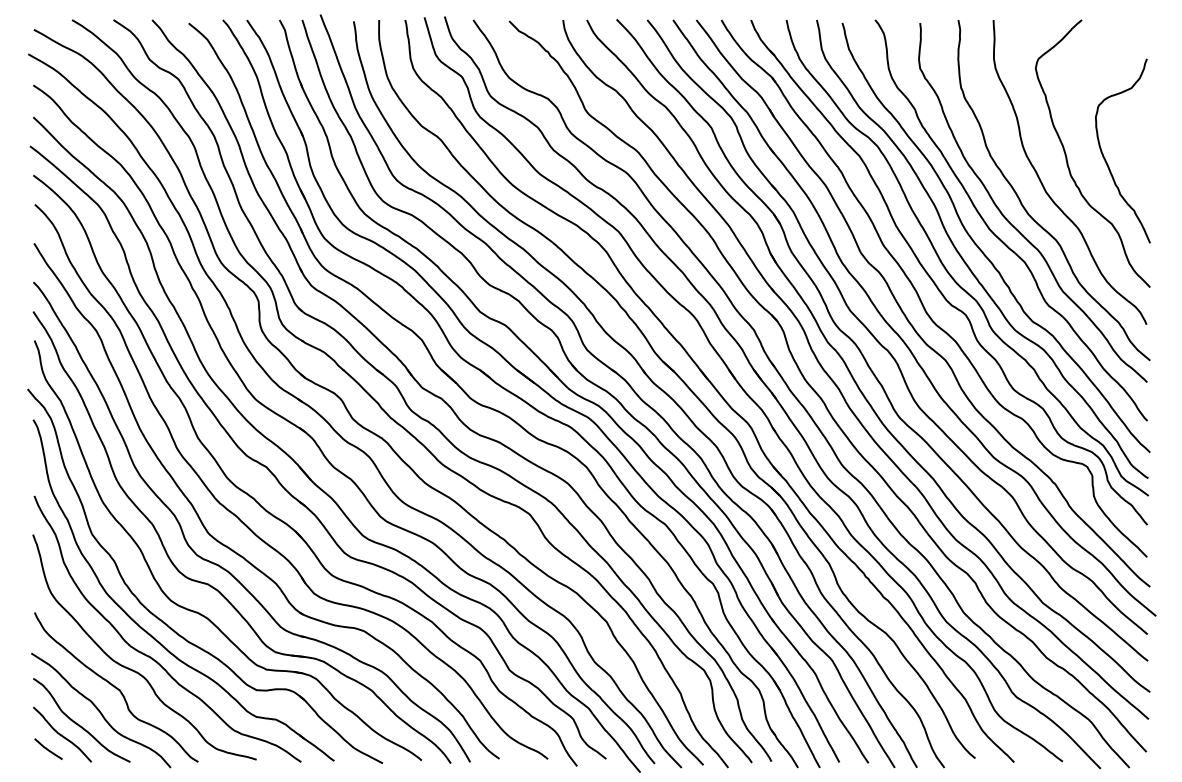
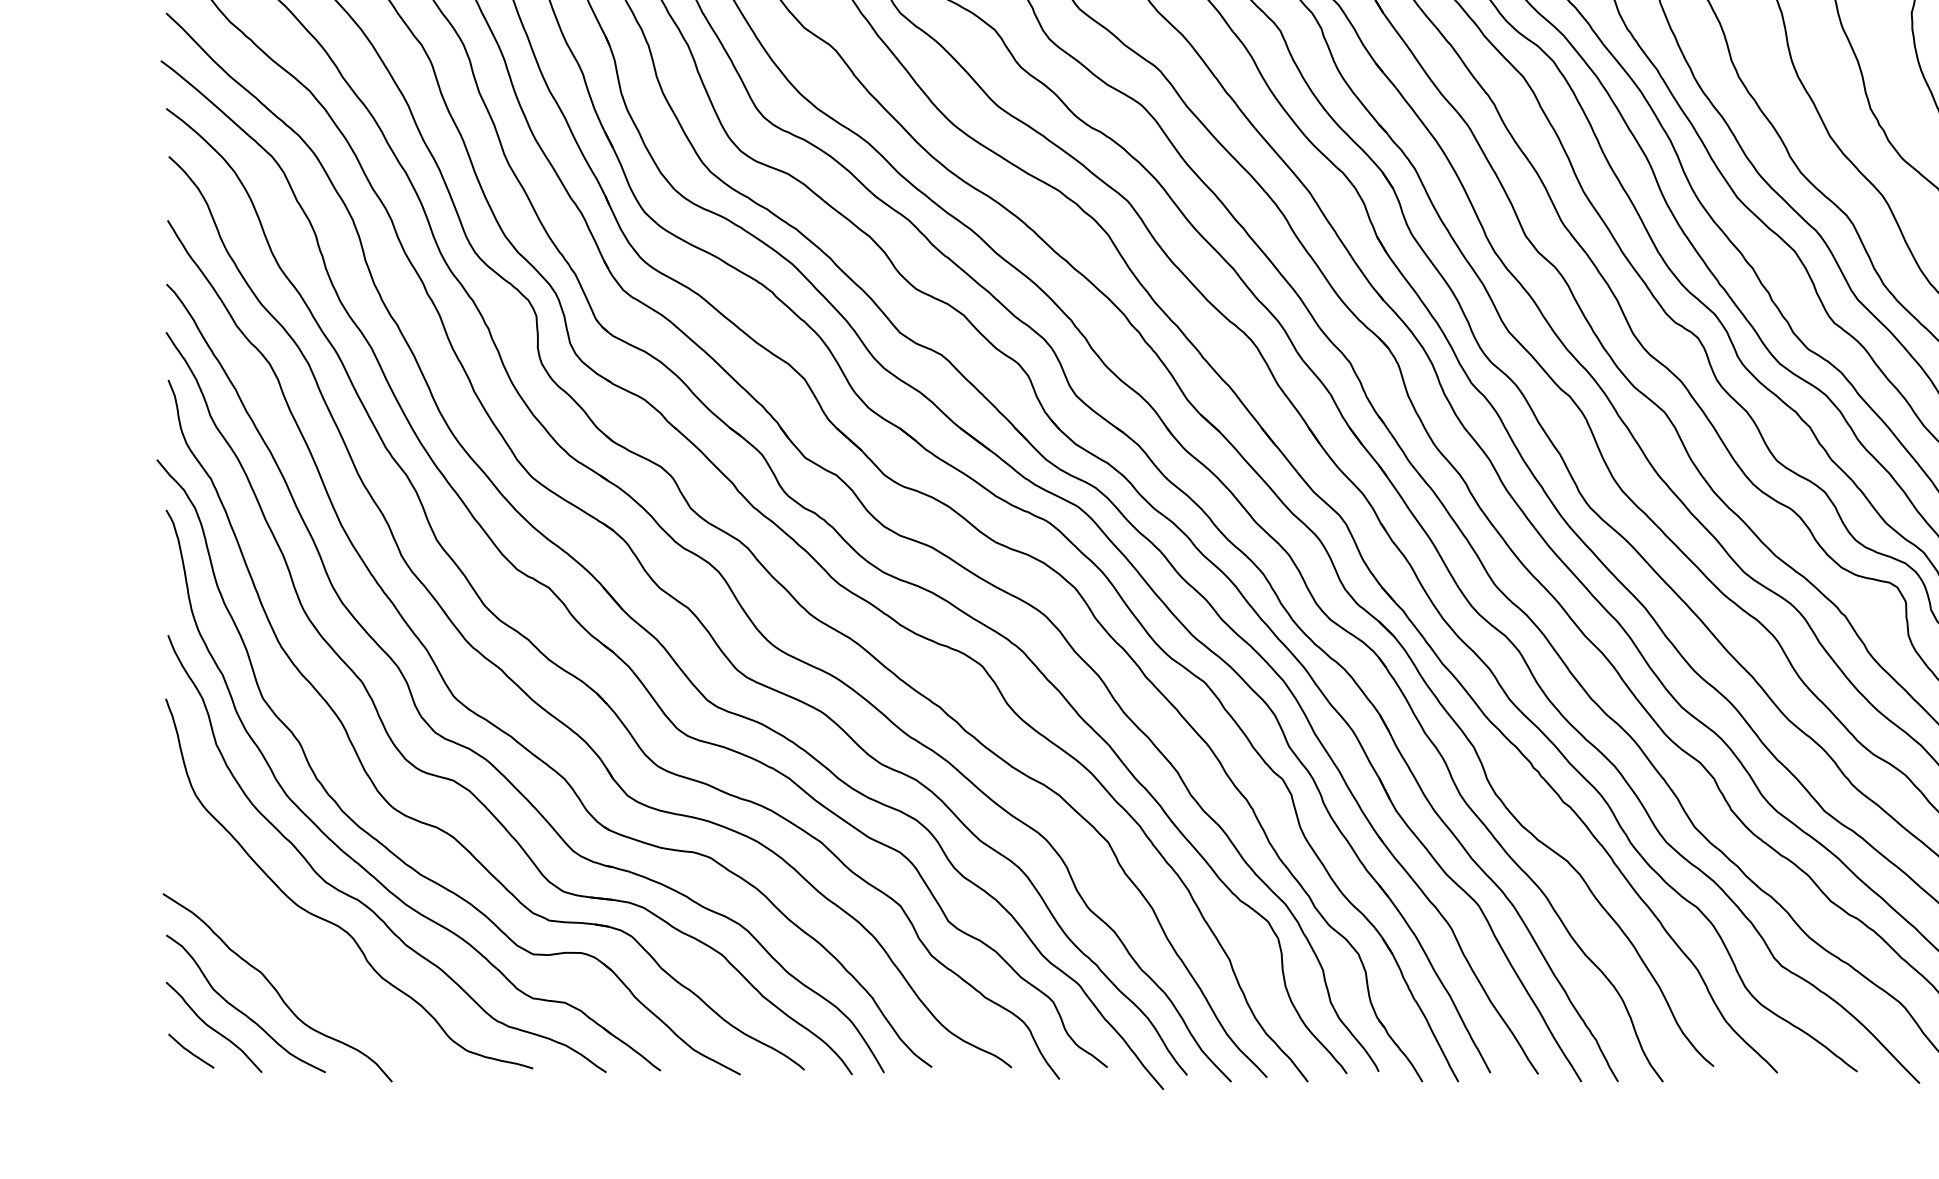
curve: (116, 687) -> (302, 949), removed

